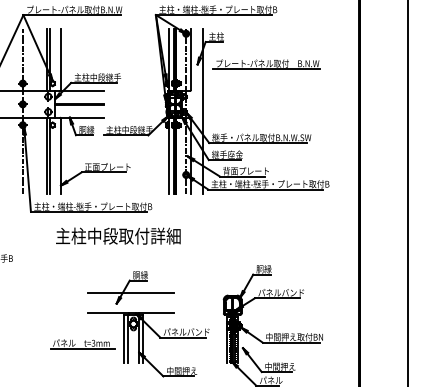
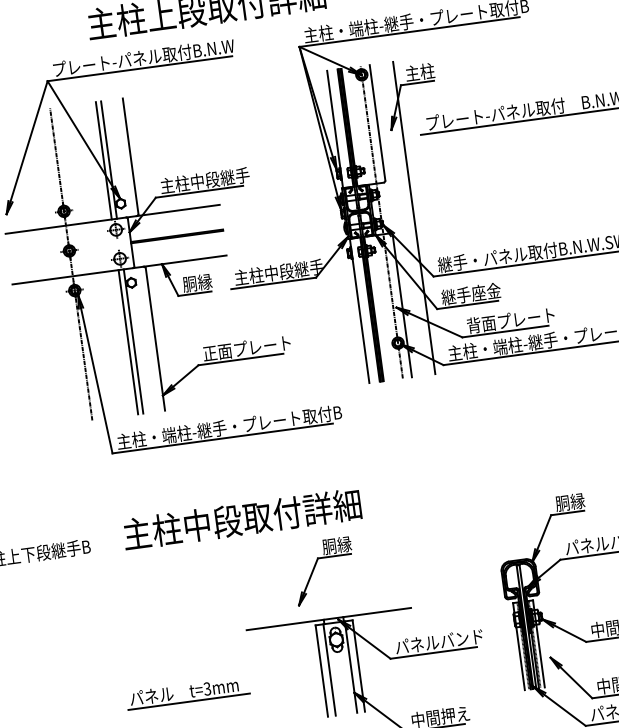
text: (118, 235) -> (242, 518), moved
line: (130, 293) -> (322, 582), removed
part: (82, 344) -> (186, 693), moved

